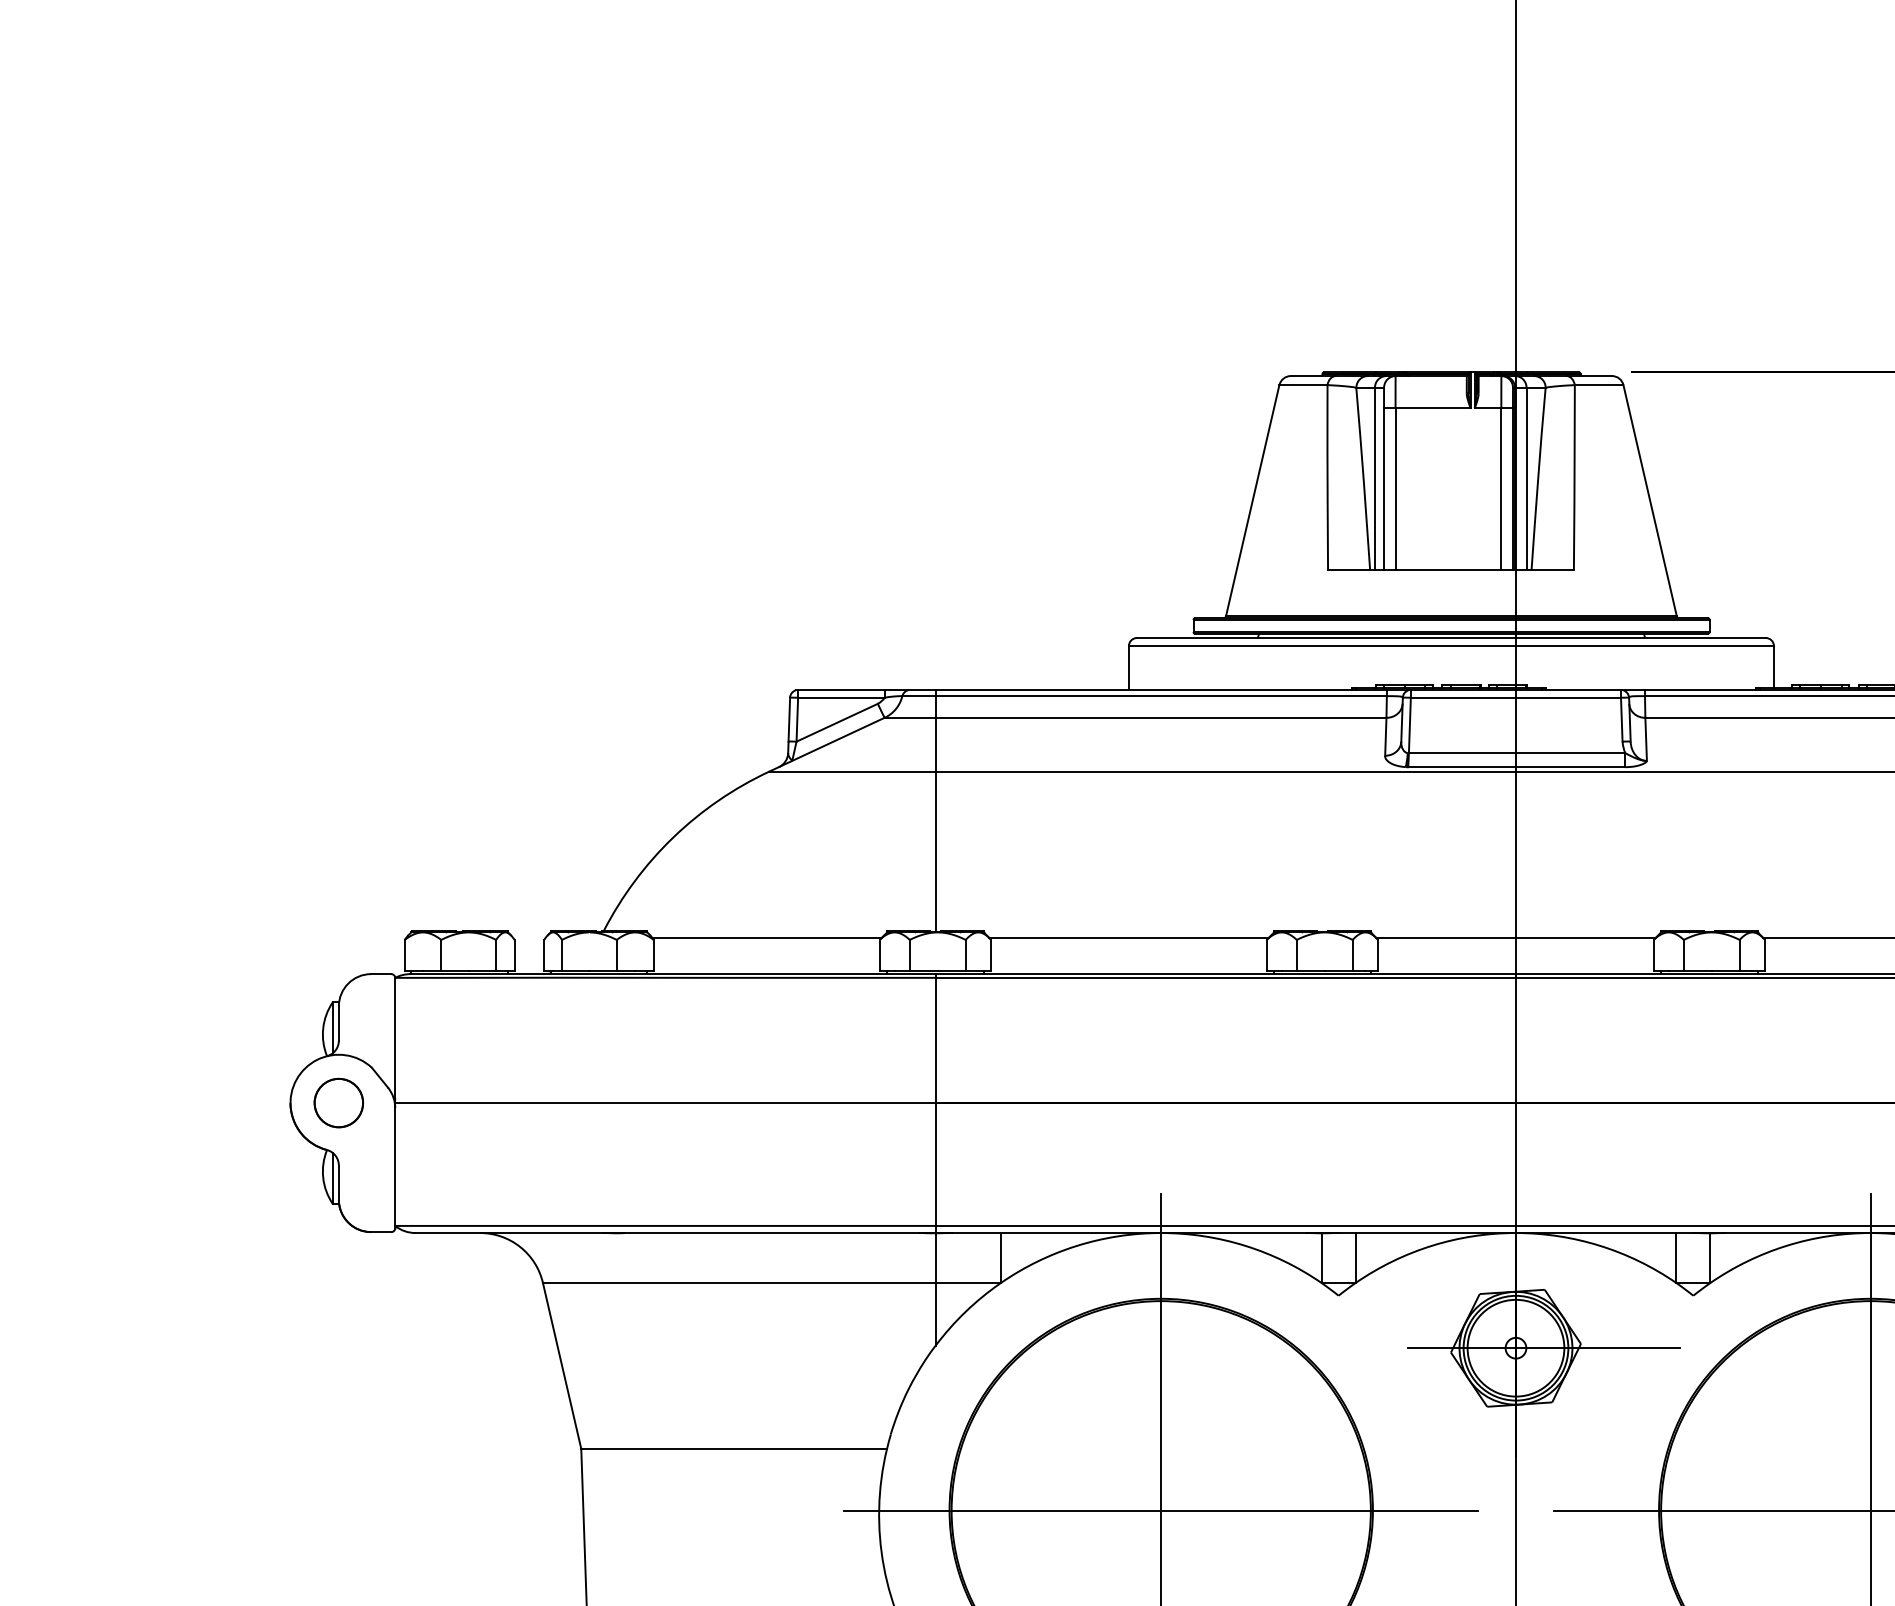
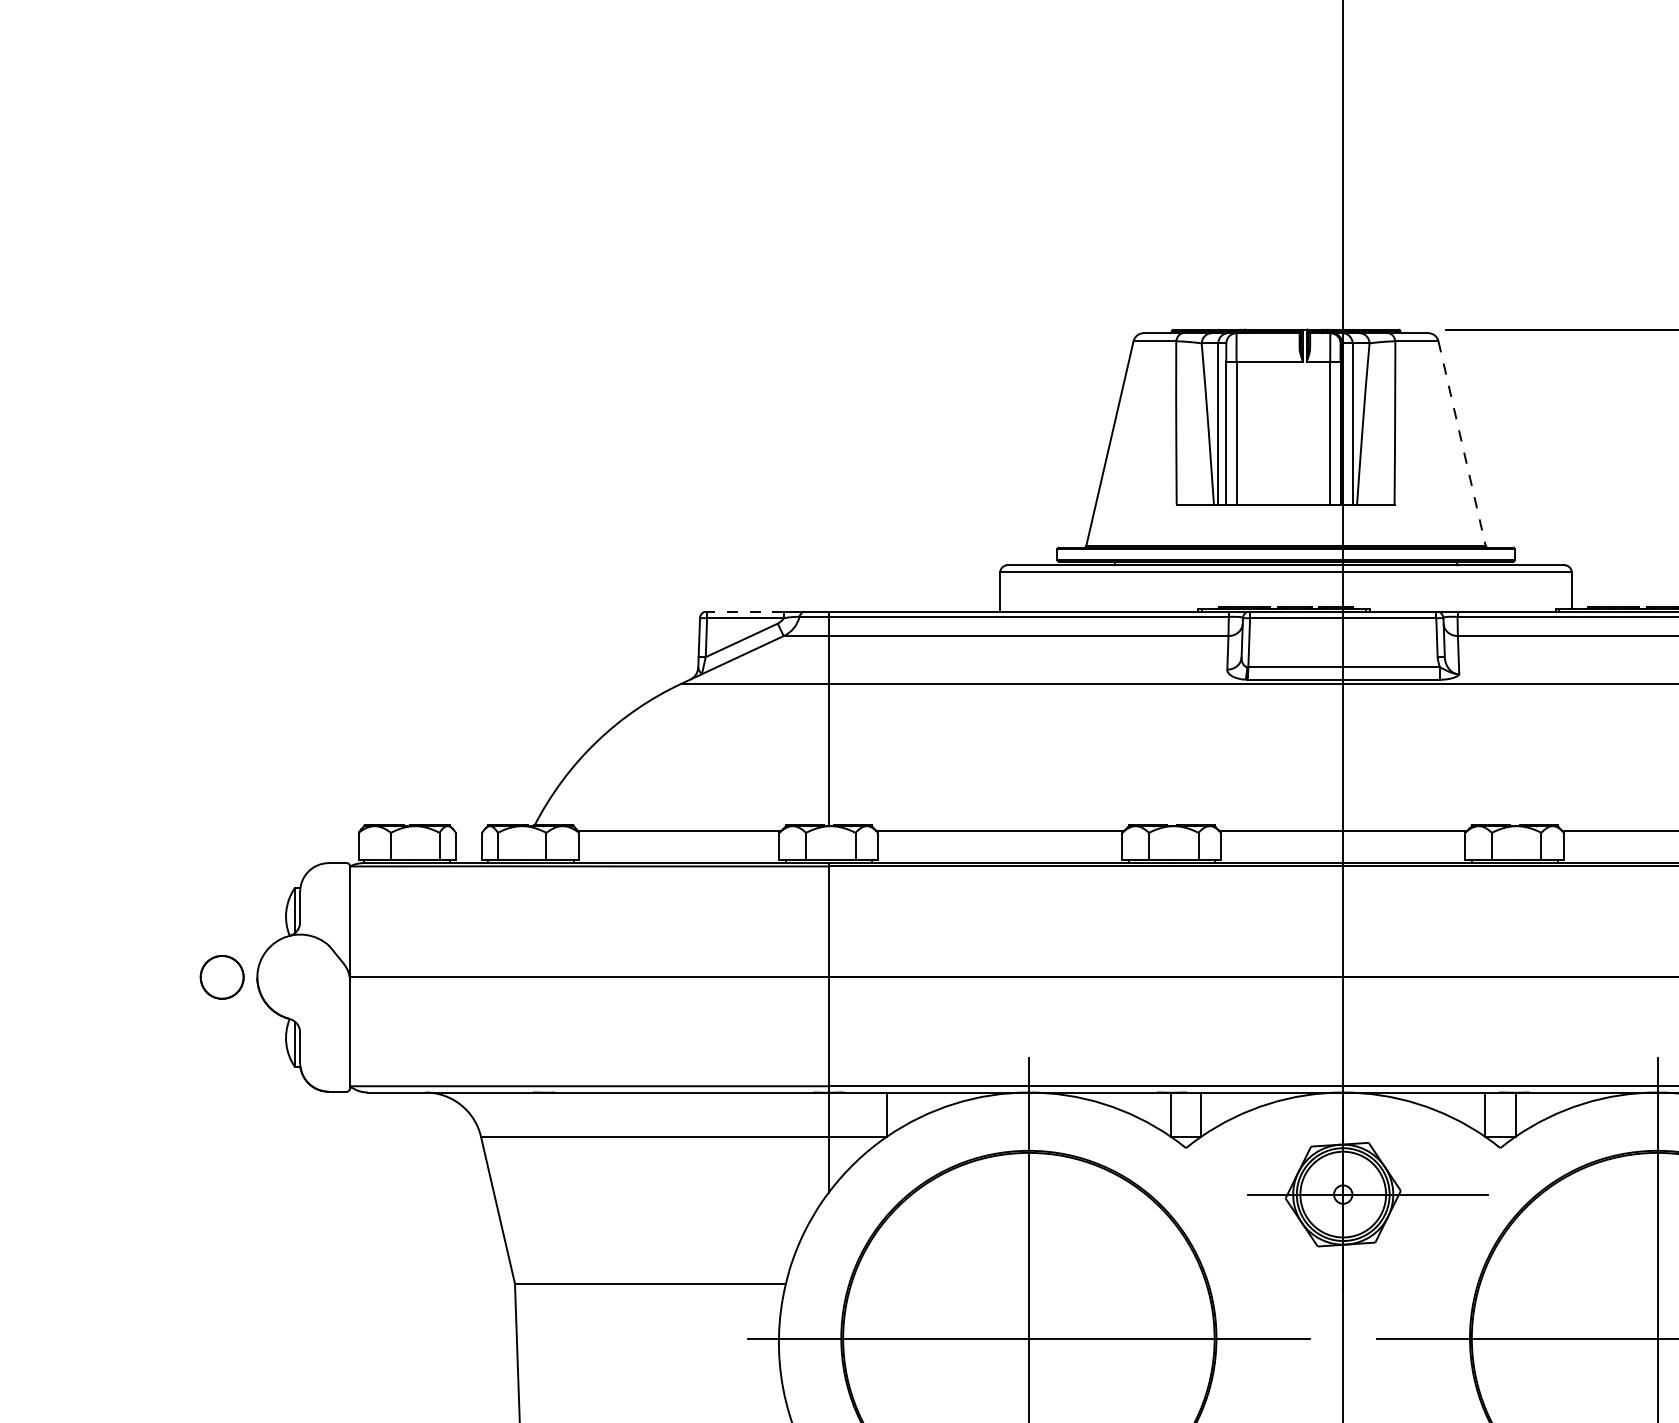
line: (1650, 500) -> (1462, 443), solid -> dashed
line: (840, 690) -> (744, 611), solid -> dashed
part: (338, 1102) -> (221, 976), moved

